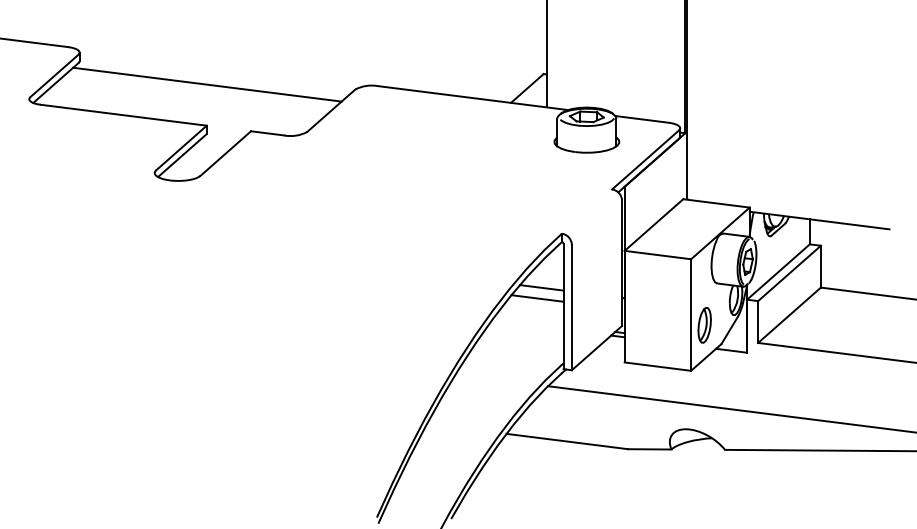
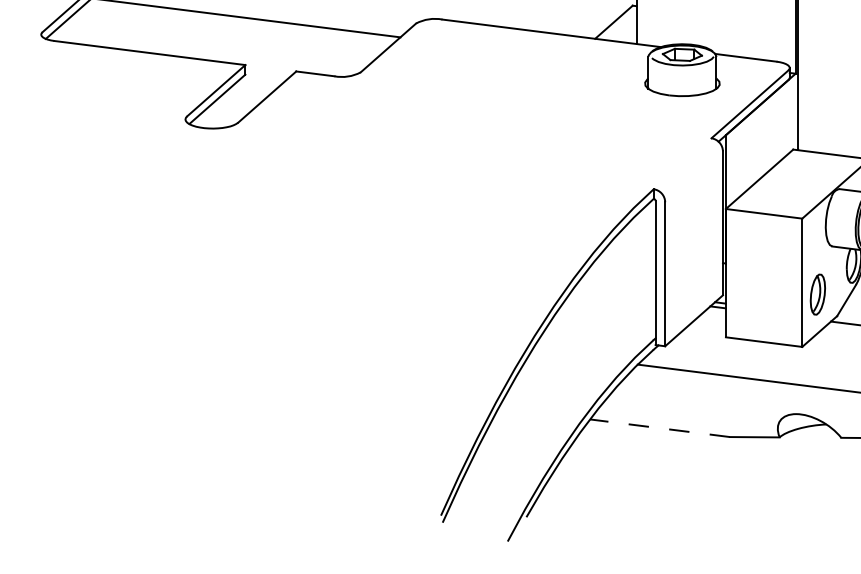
line: (541, 287) -> (630, 251), removed
line: (537, 298) -> (625, 263), removed
line: (566, 441) -> (658, 428), solid -> dashed

